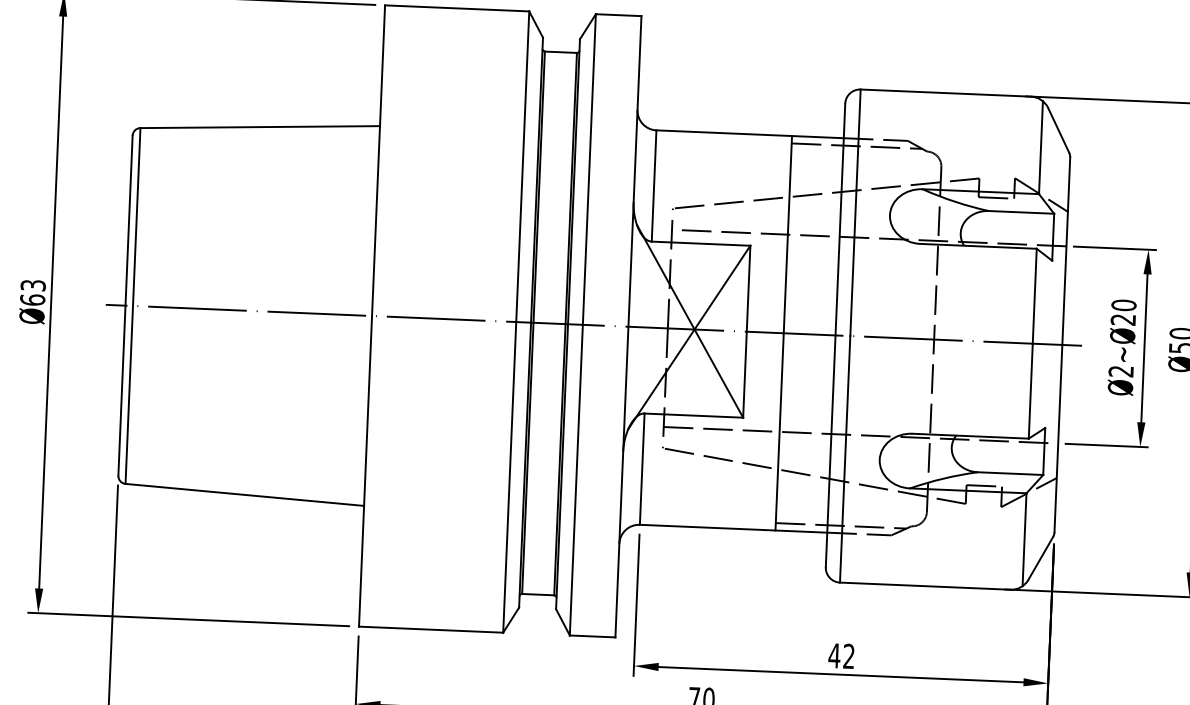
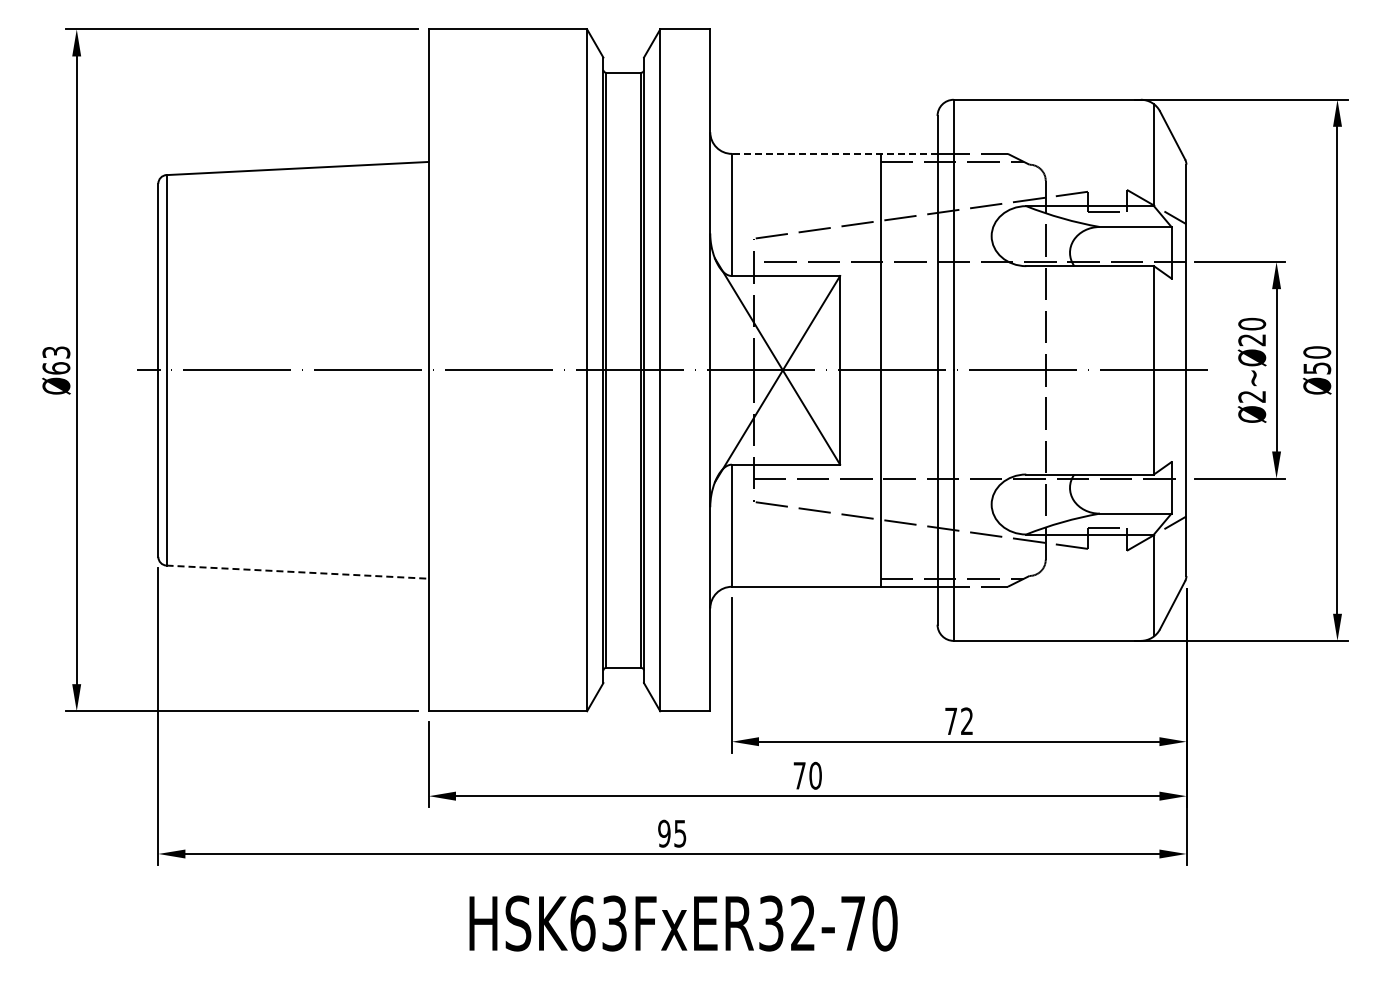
line: (749, 133) -> (834, 153), solid -> dashed
line: (245, 495) -> (298, 572), solid -> dashed
text: (833, 655) -> (950, 720), 42 -> 72

